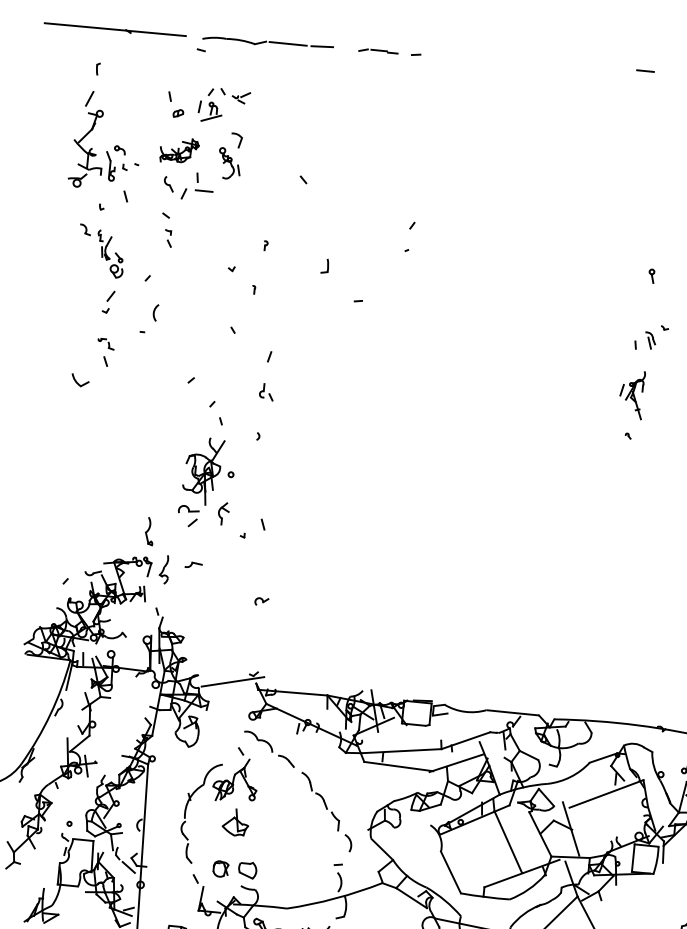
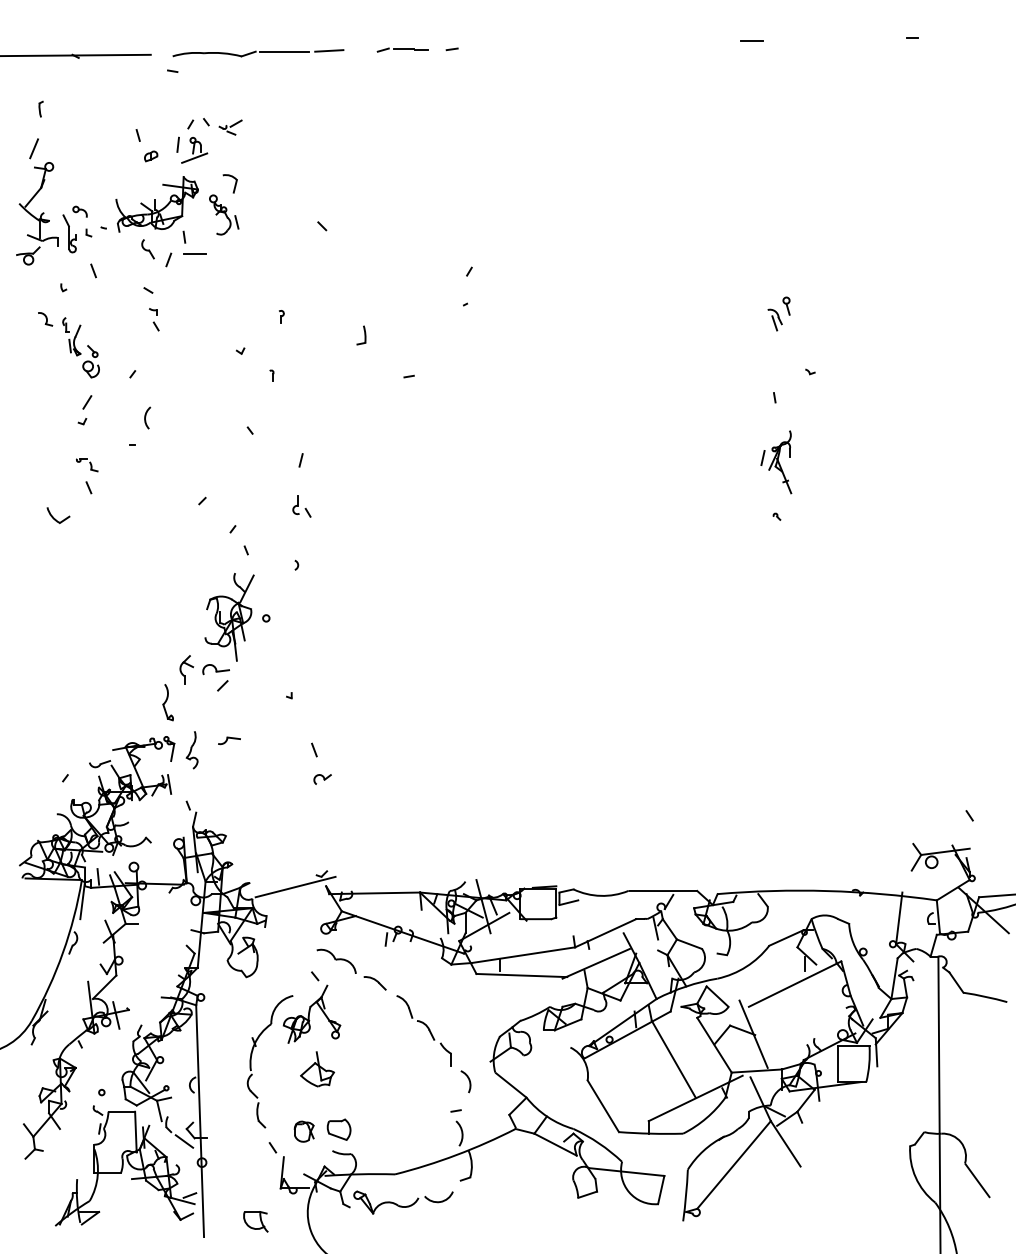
part: (178, 150) -> (156, 204), size x1.67
part: (649, 340) -> (774, 319), moved
part: (223, 513) -> (186, 669), moved
line: (263, 524) -> (314, 749), moved

